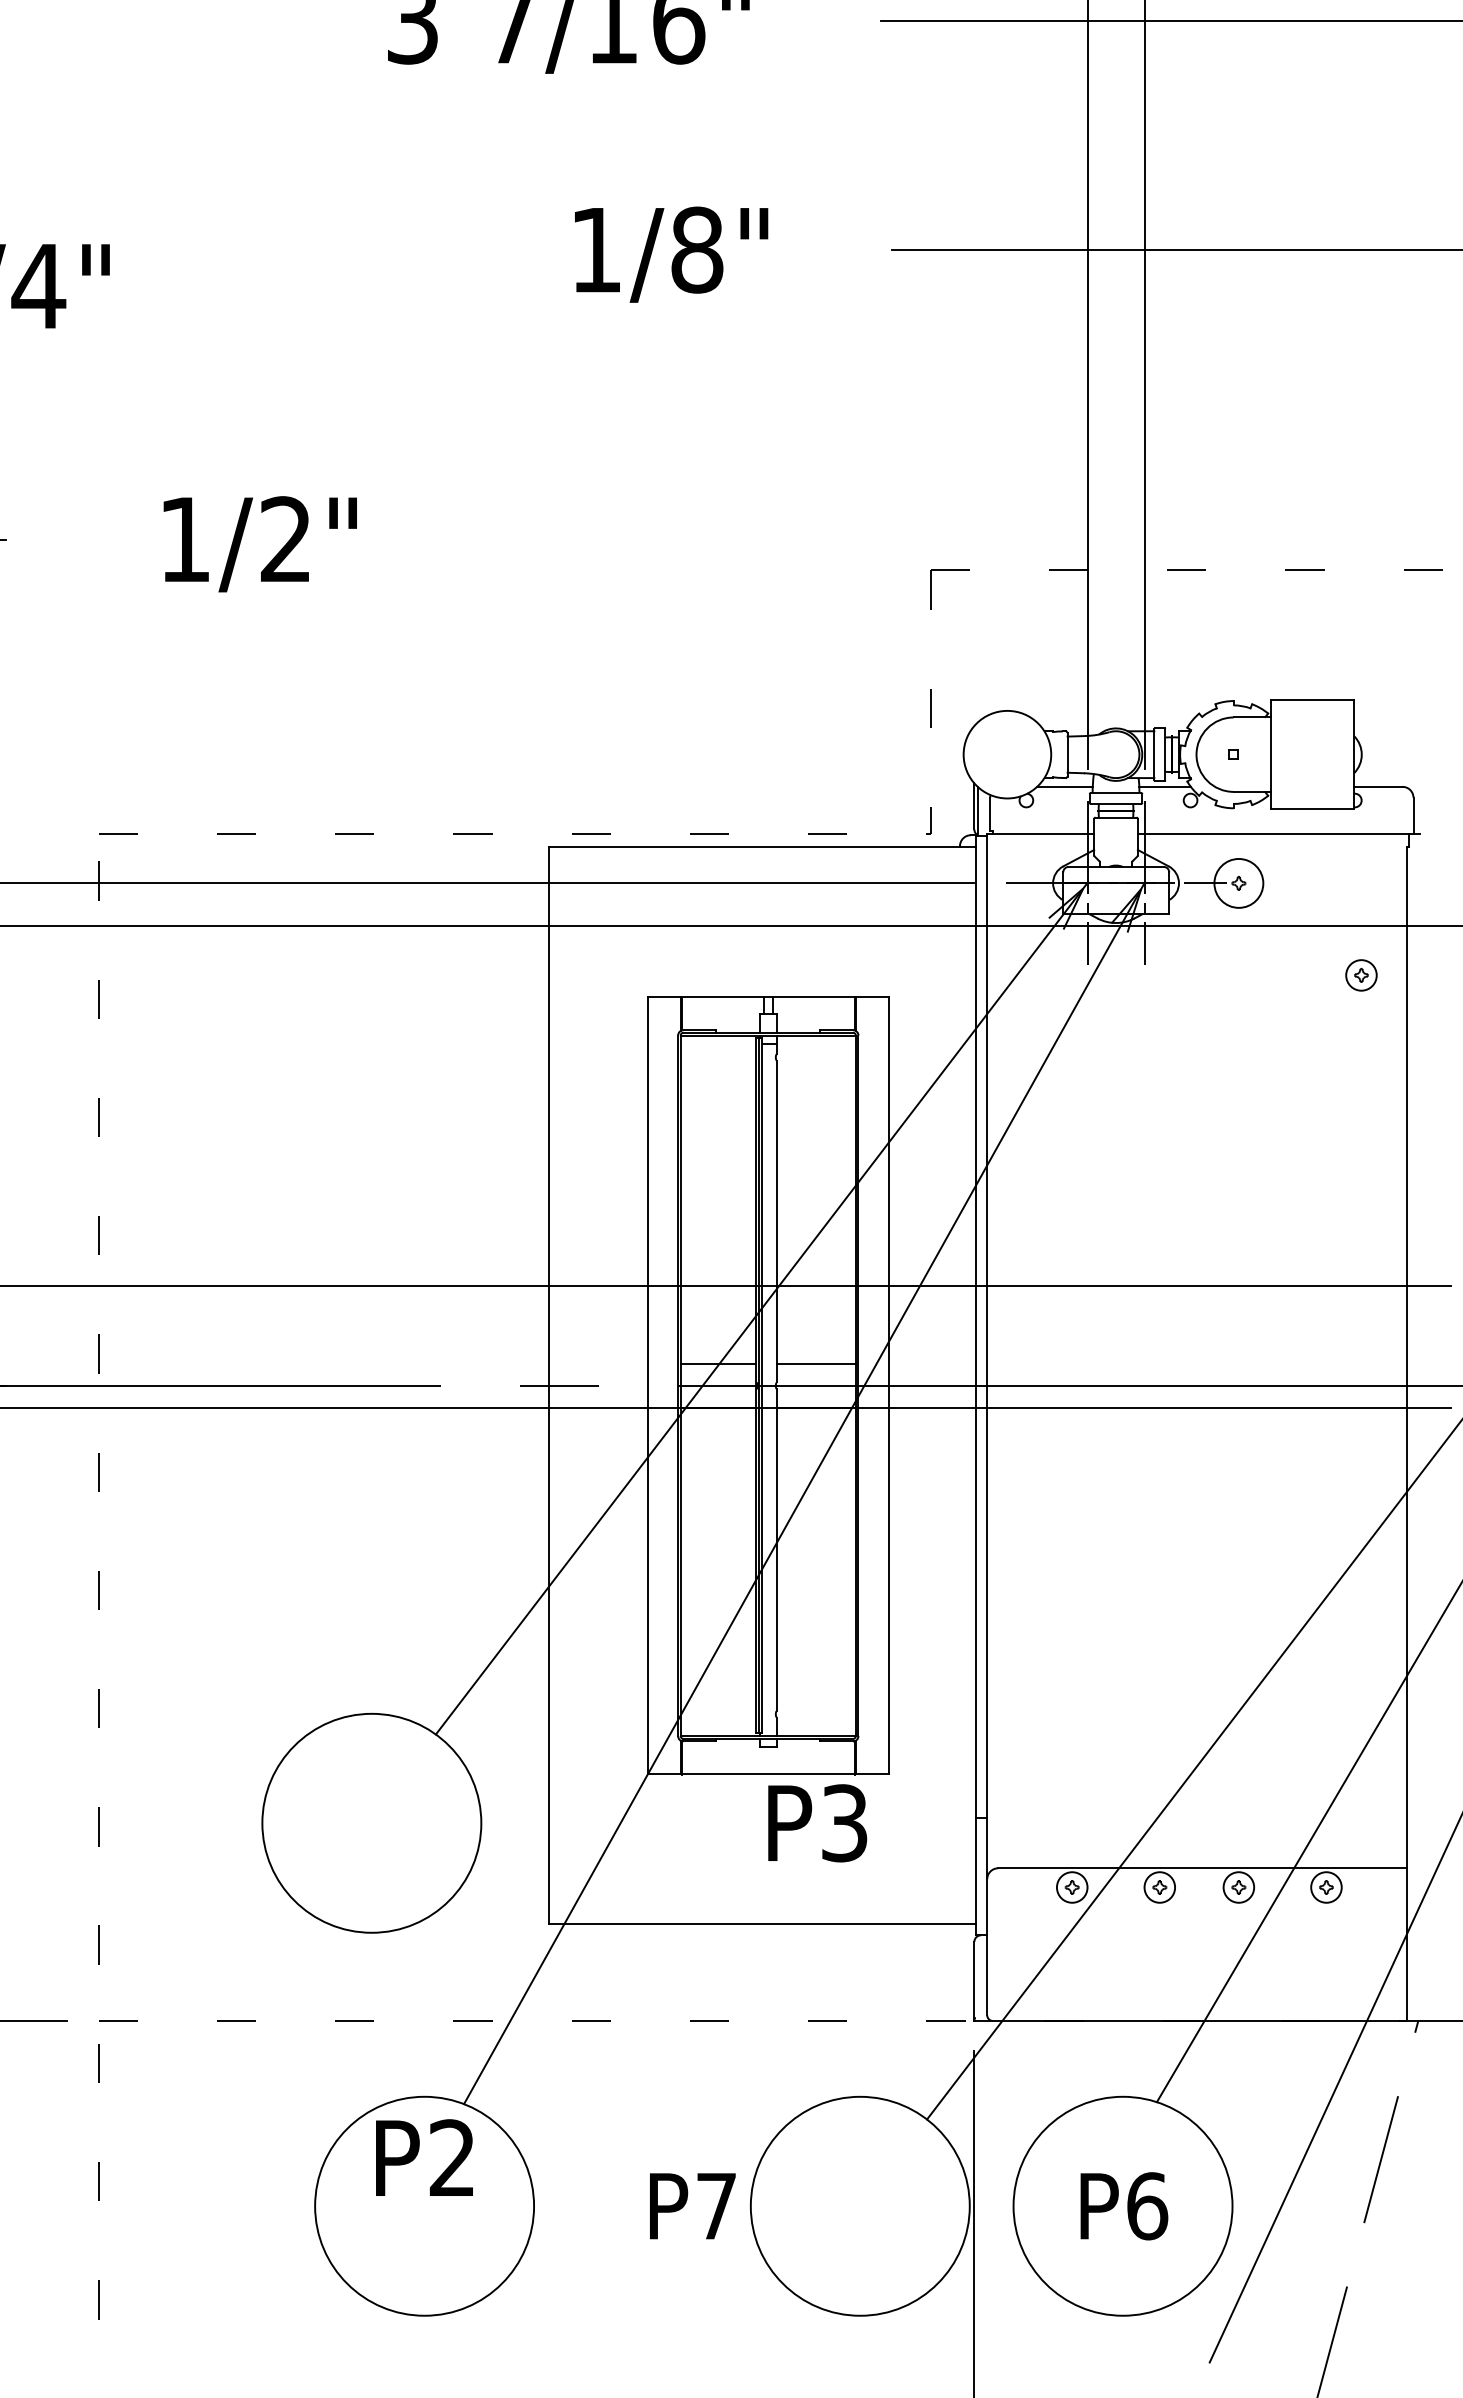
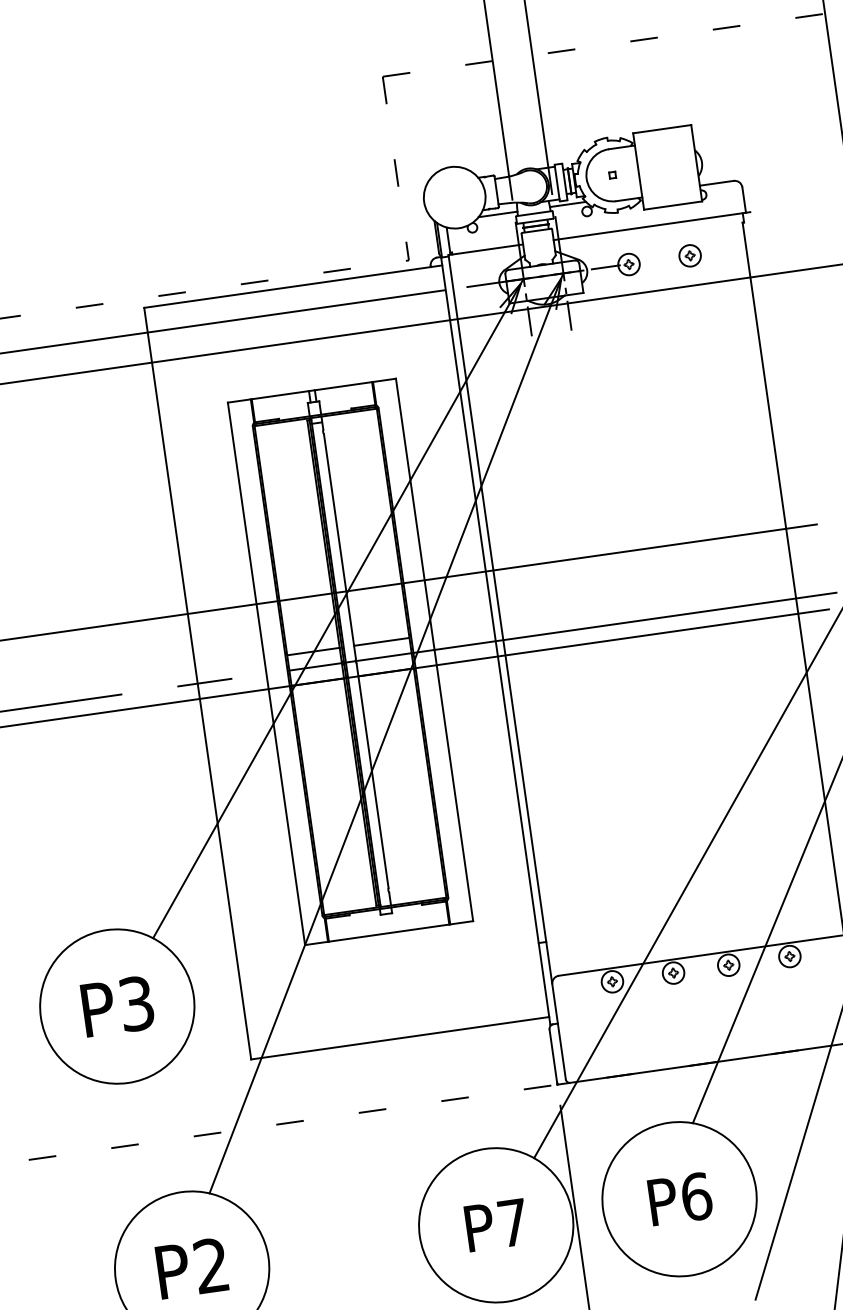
circle: (1238, 883) -> (628, 264), size x0.62
part: (1361, 975) -> (690, 255), moved
text: (817, 1823) -> (117, 1006), moved
text: (424, 2157) -> (192, 1268), moved
text: (692, 2206) -> (496, 1225), moved

